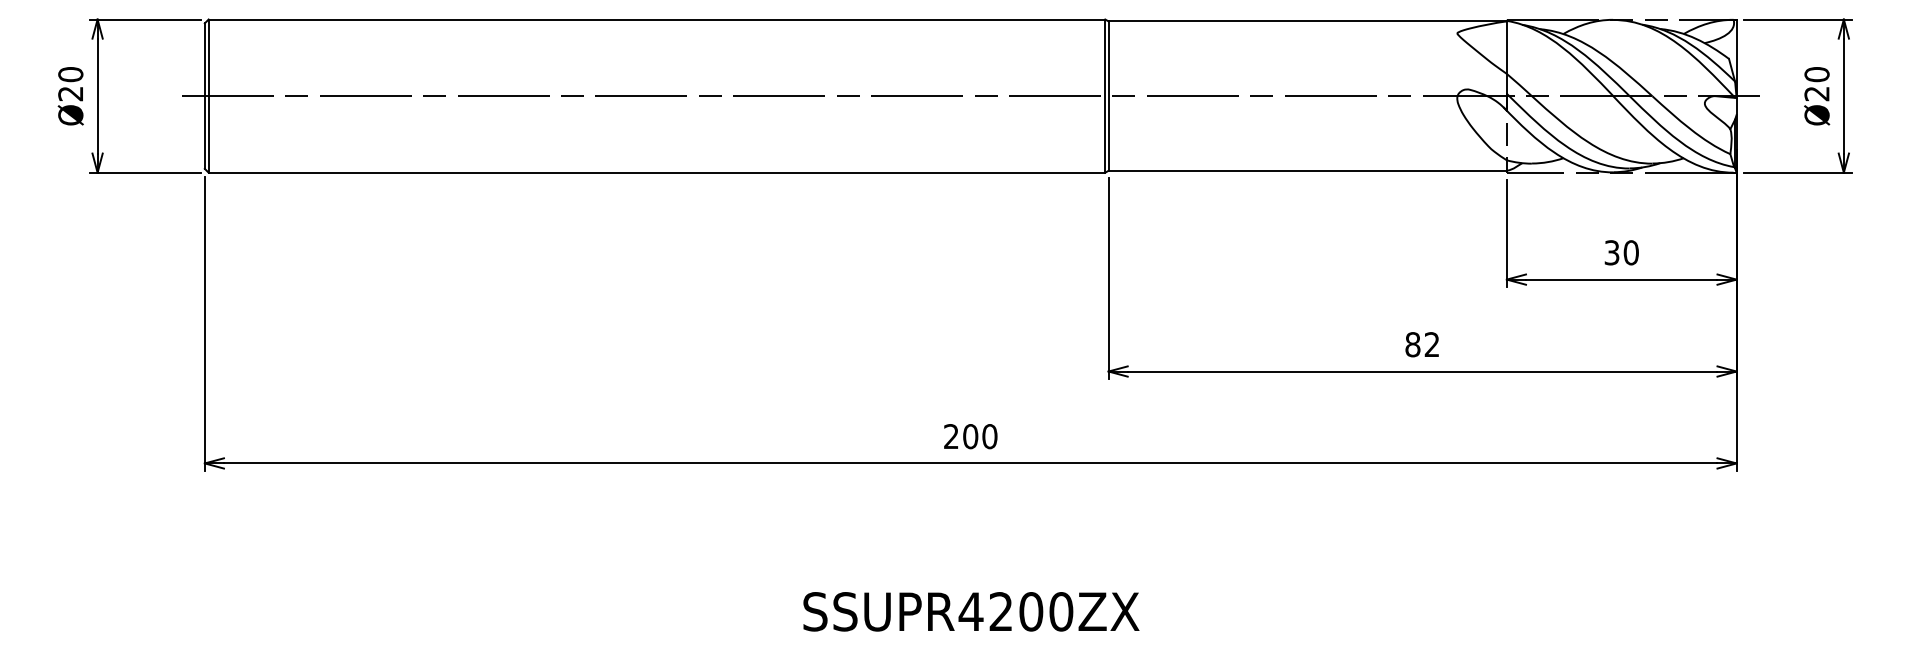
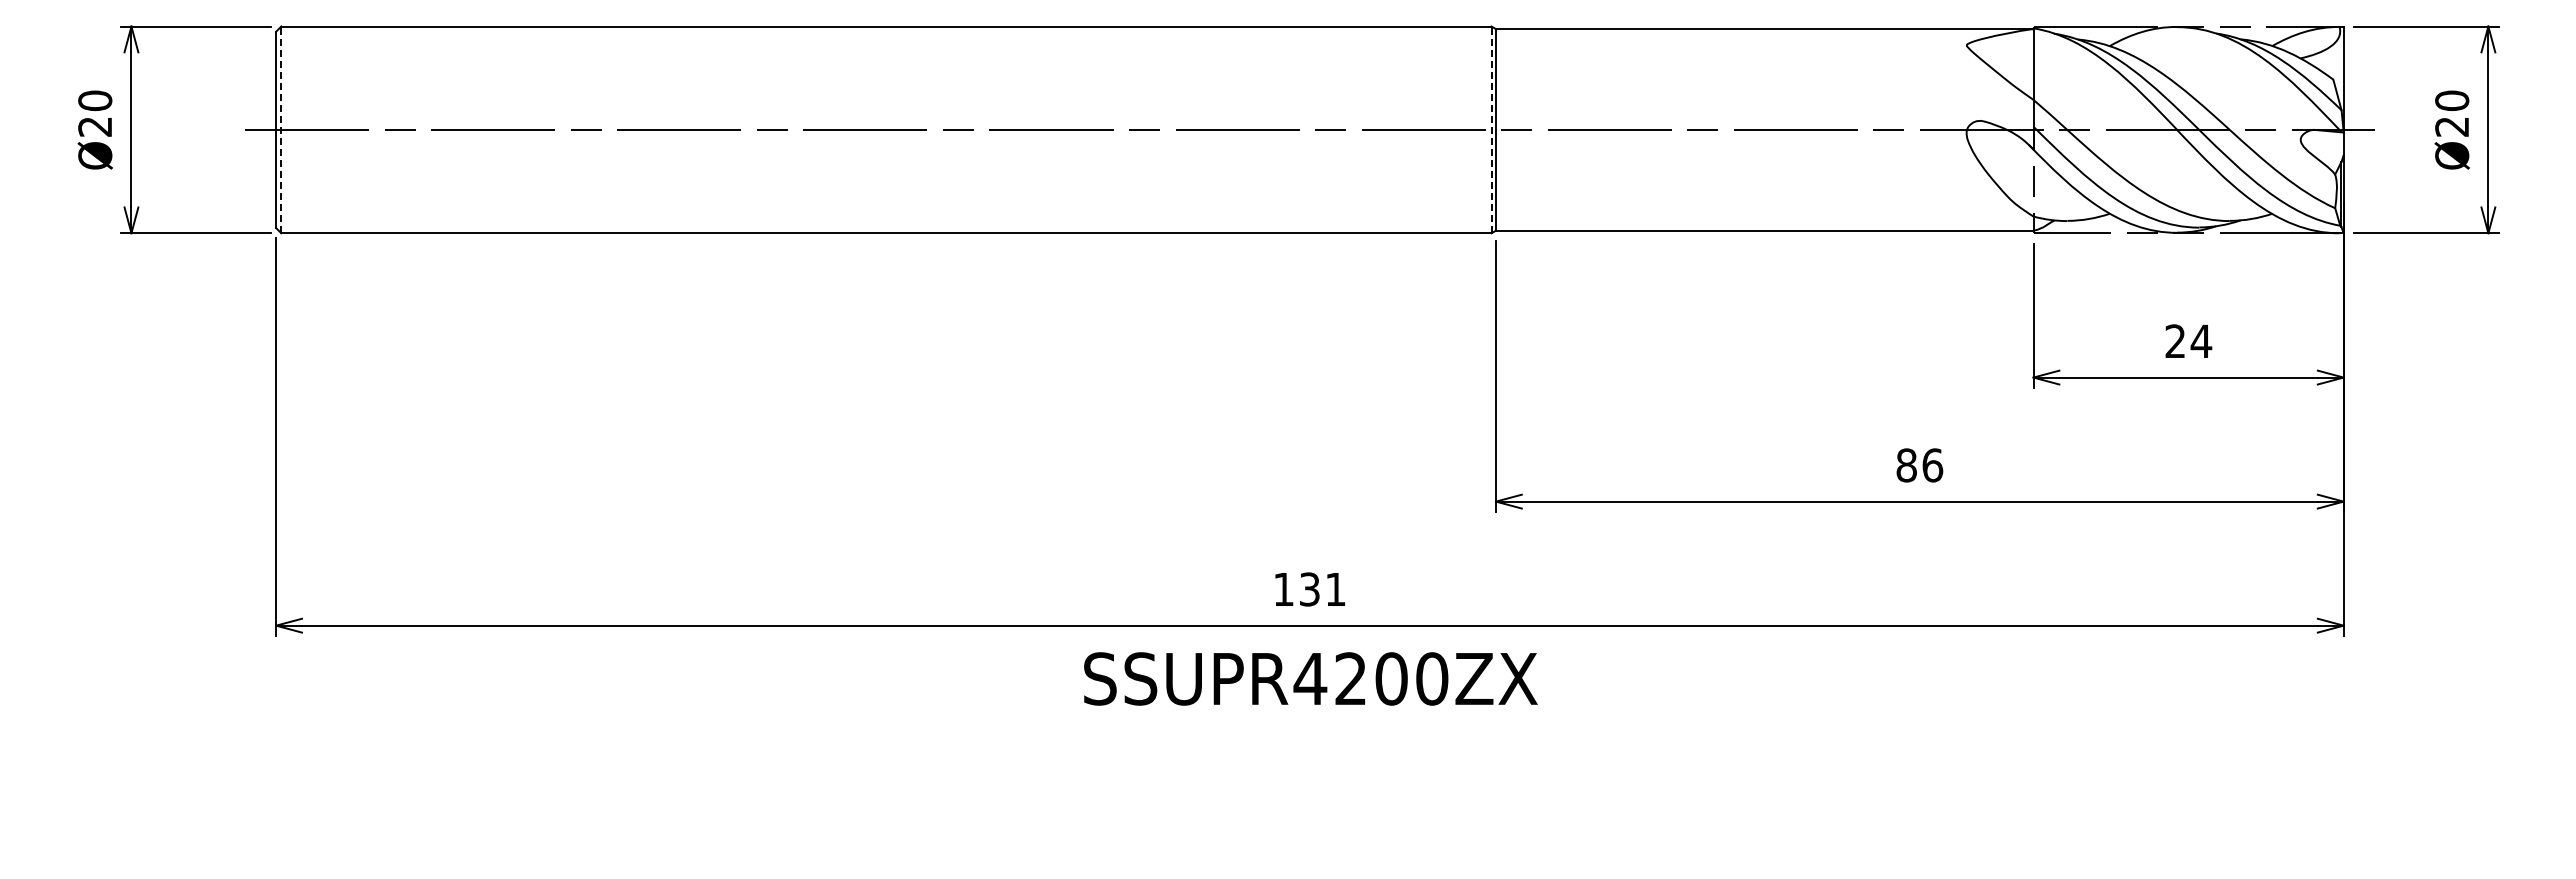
line: (208, 95) -> (281, 129), solid -> dashed
line: (1105, 95) -> (1491, 129), solid -> dashed
text: (1621, 252) -> (2188, 341), 30 -> 24
text: (1432, 344) -> (1932, 465), 82 -> 86
text: (971, 436) -> (1310, 589), 200 -> 131
text: (971, 611) -> (1310, 678), moved

